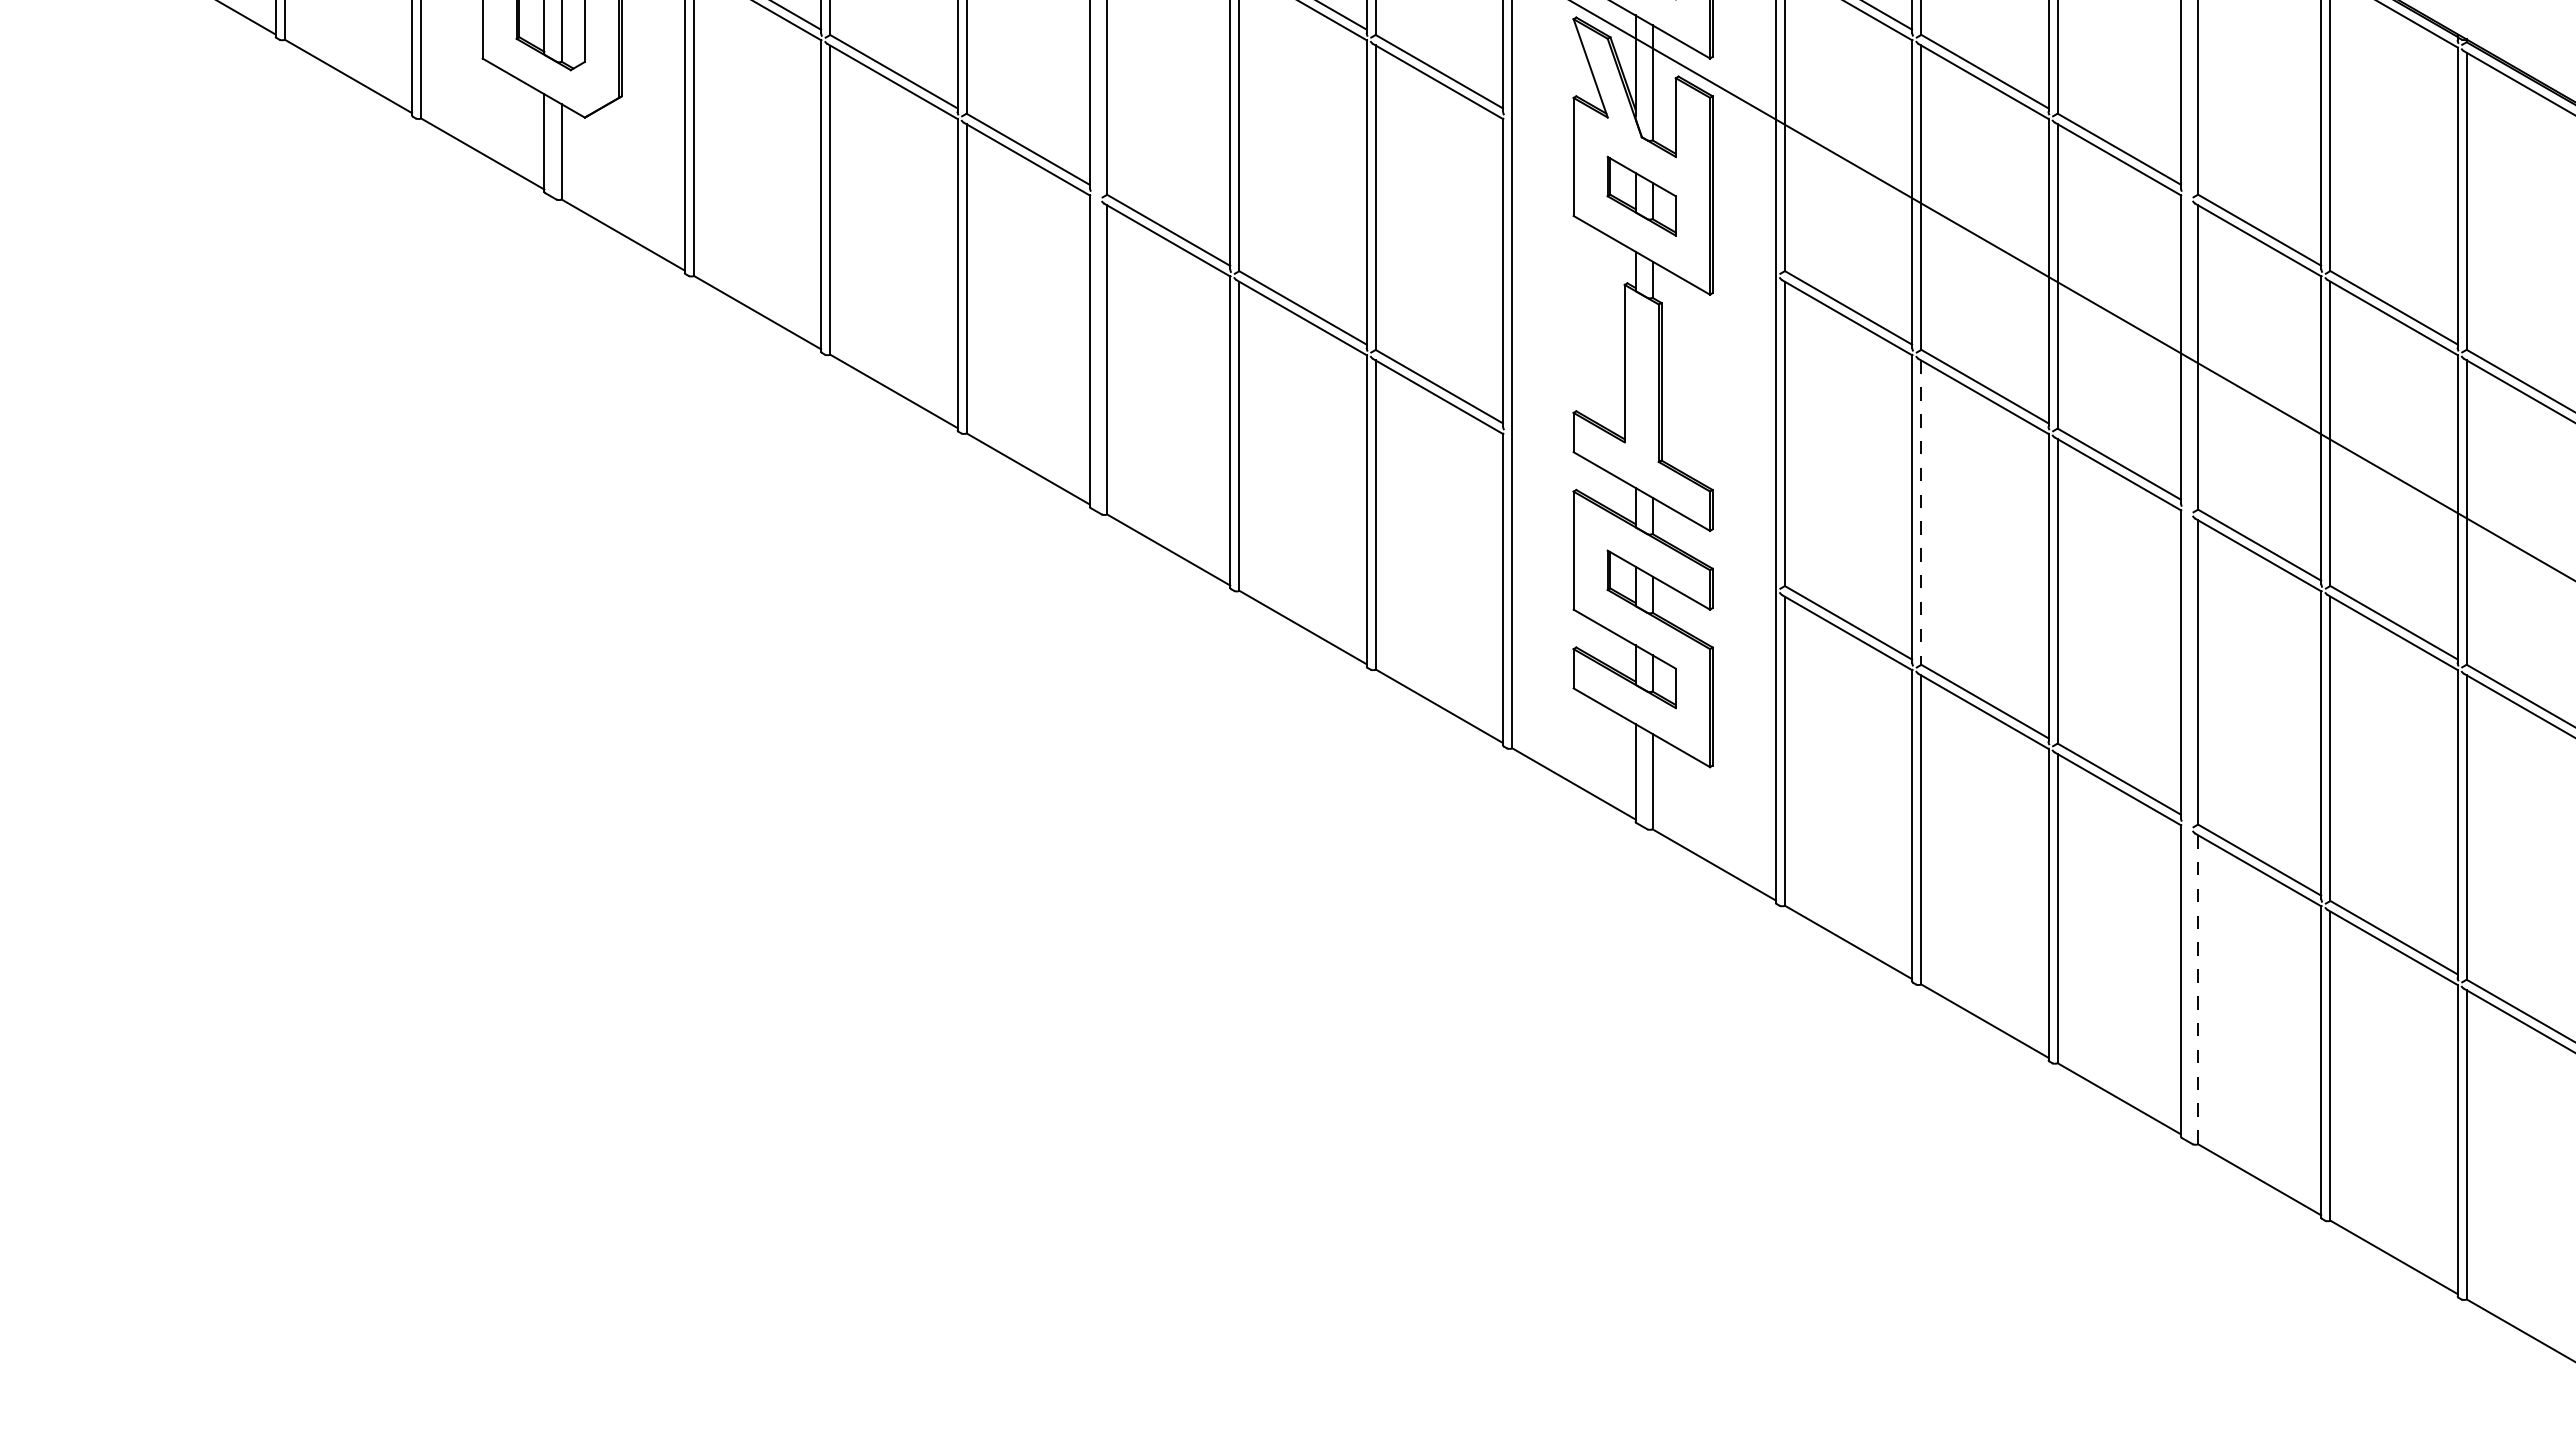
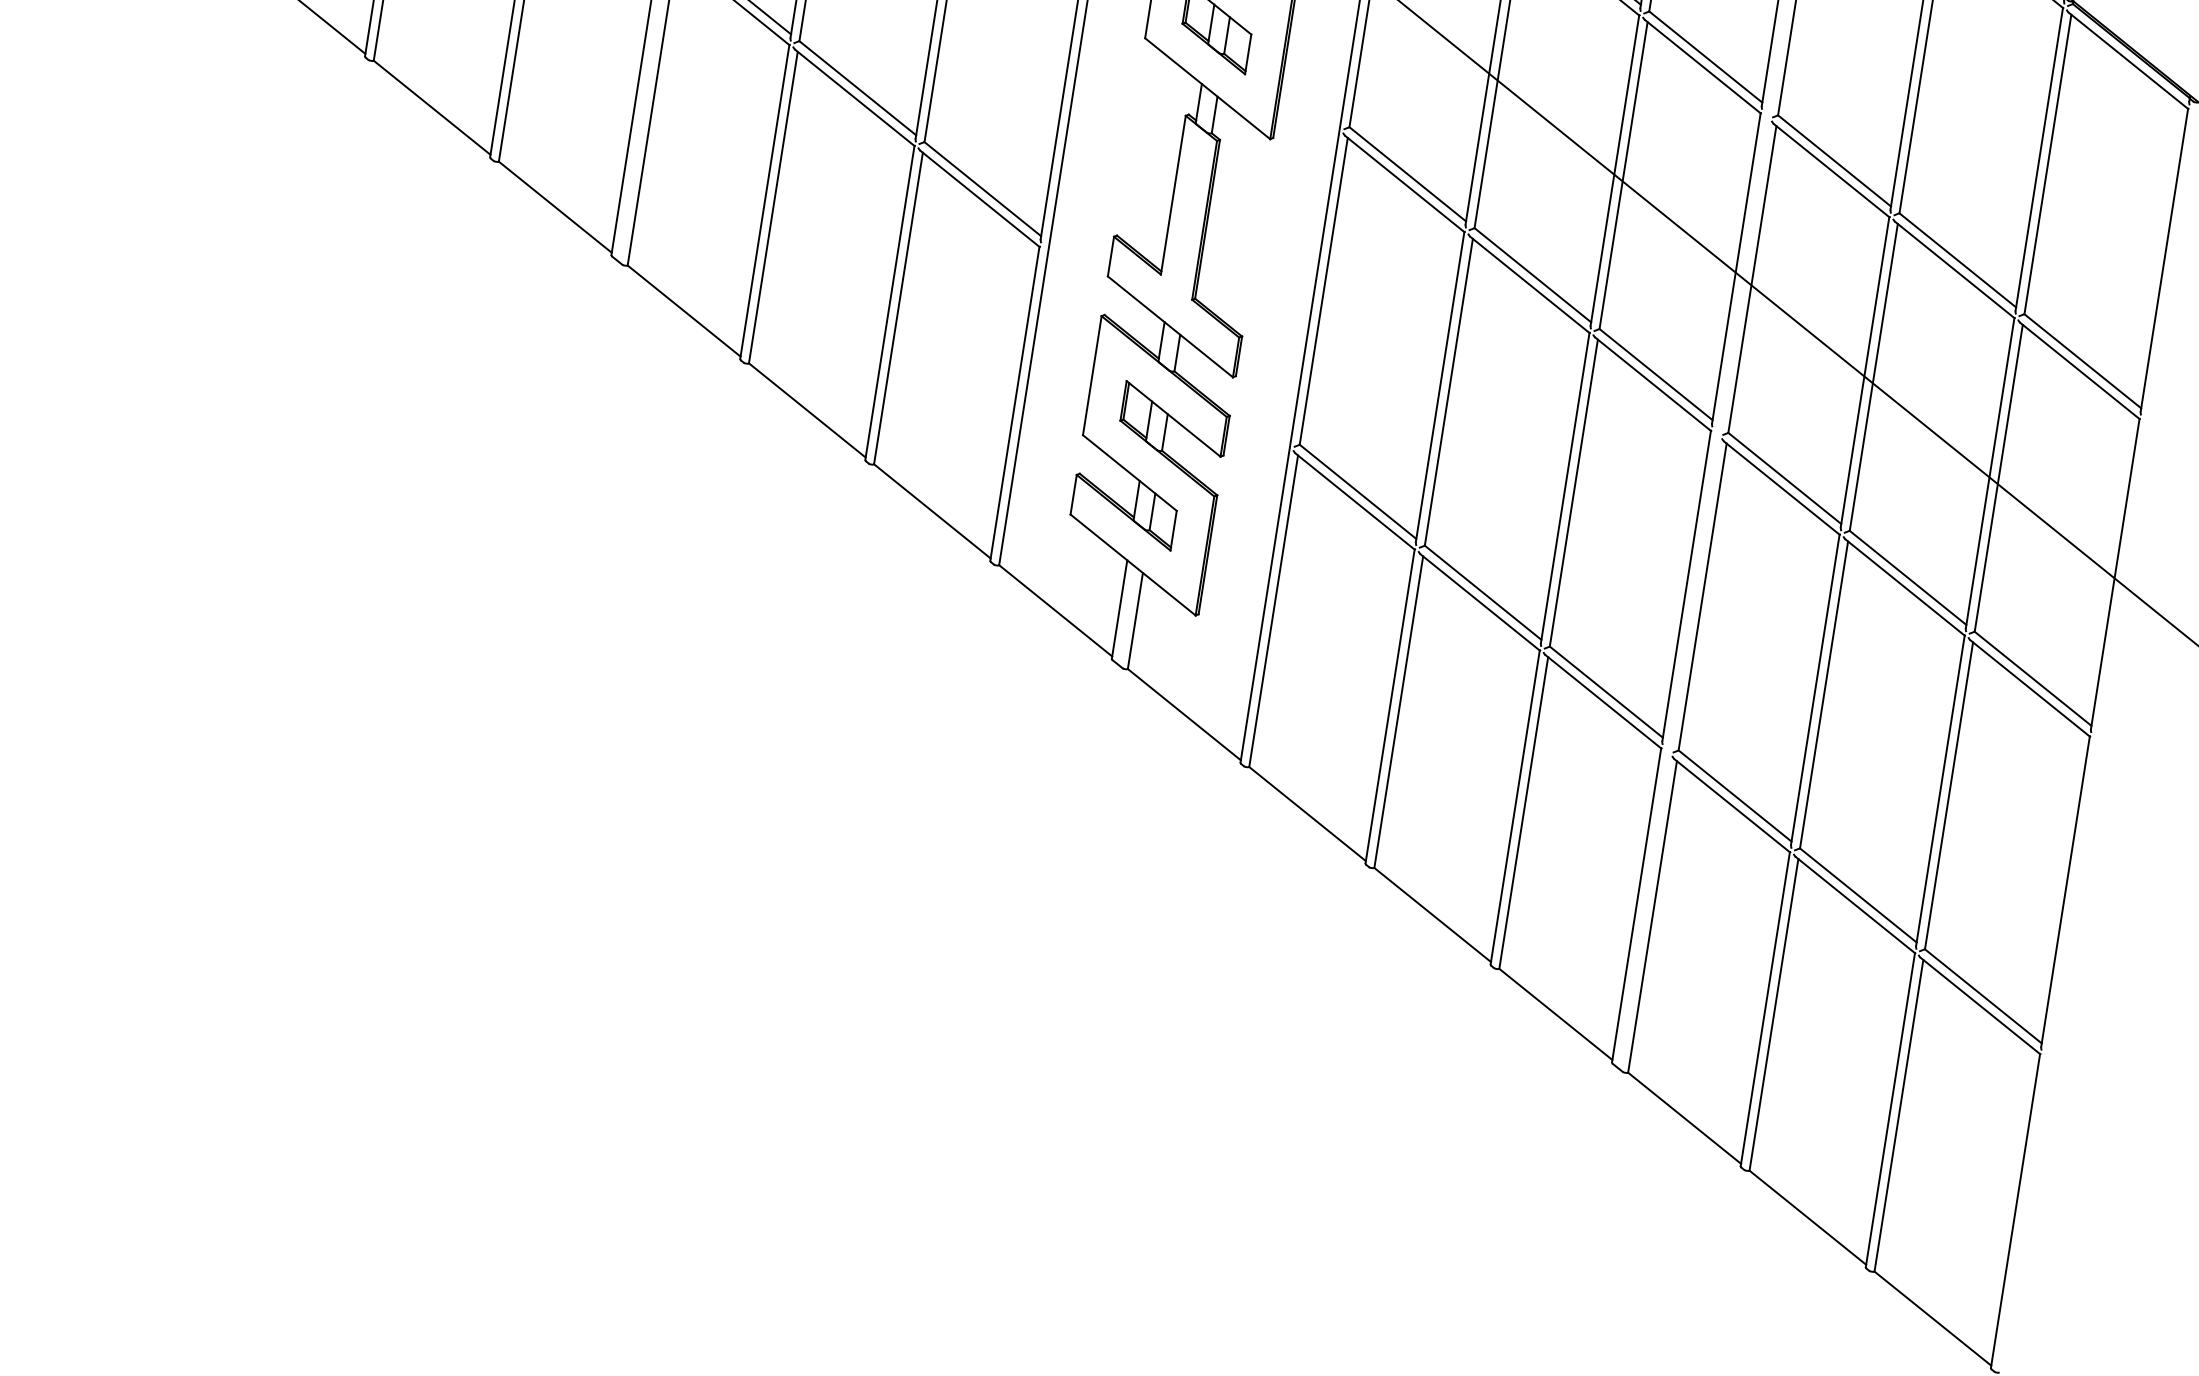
line: (1921, 513) -> (1448, 393), dashed -> solid
line: (2198, 989) -> (1653, 916), dashed -> solid

